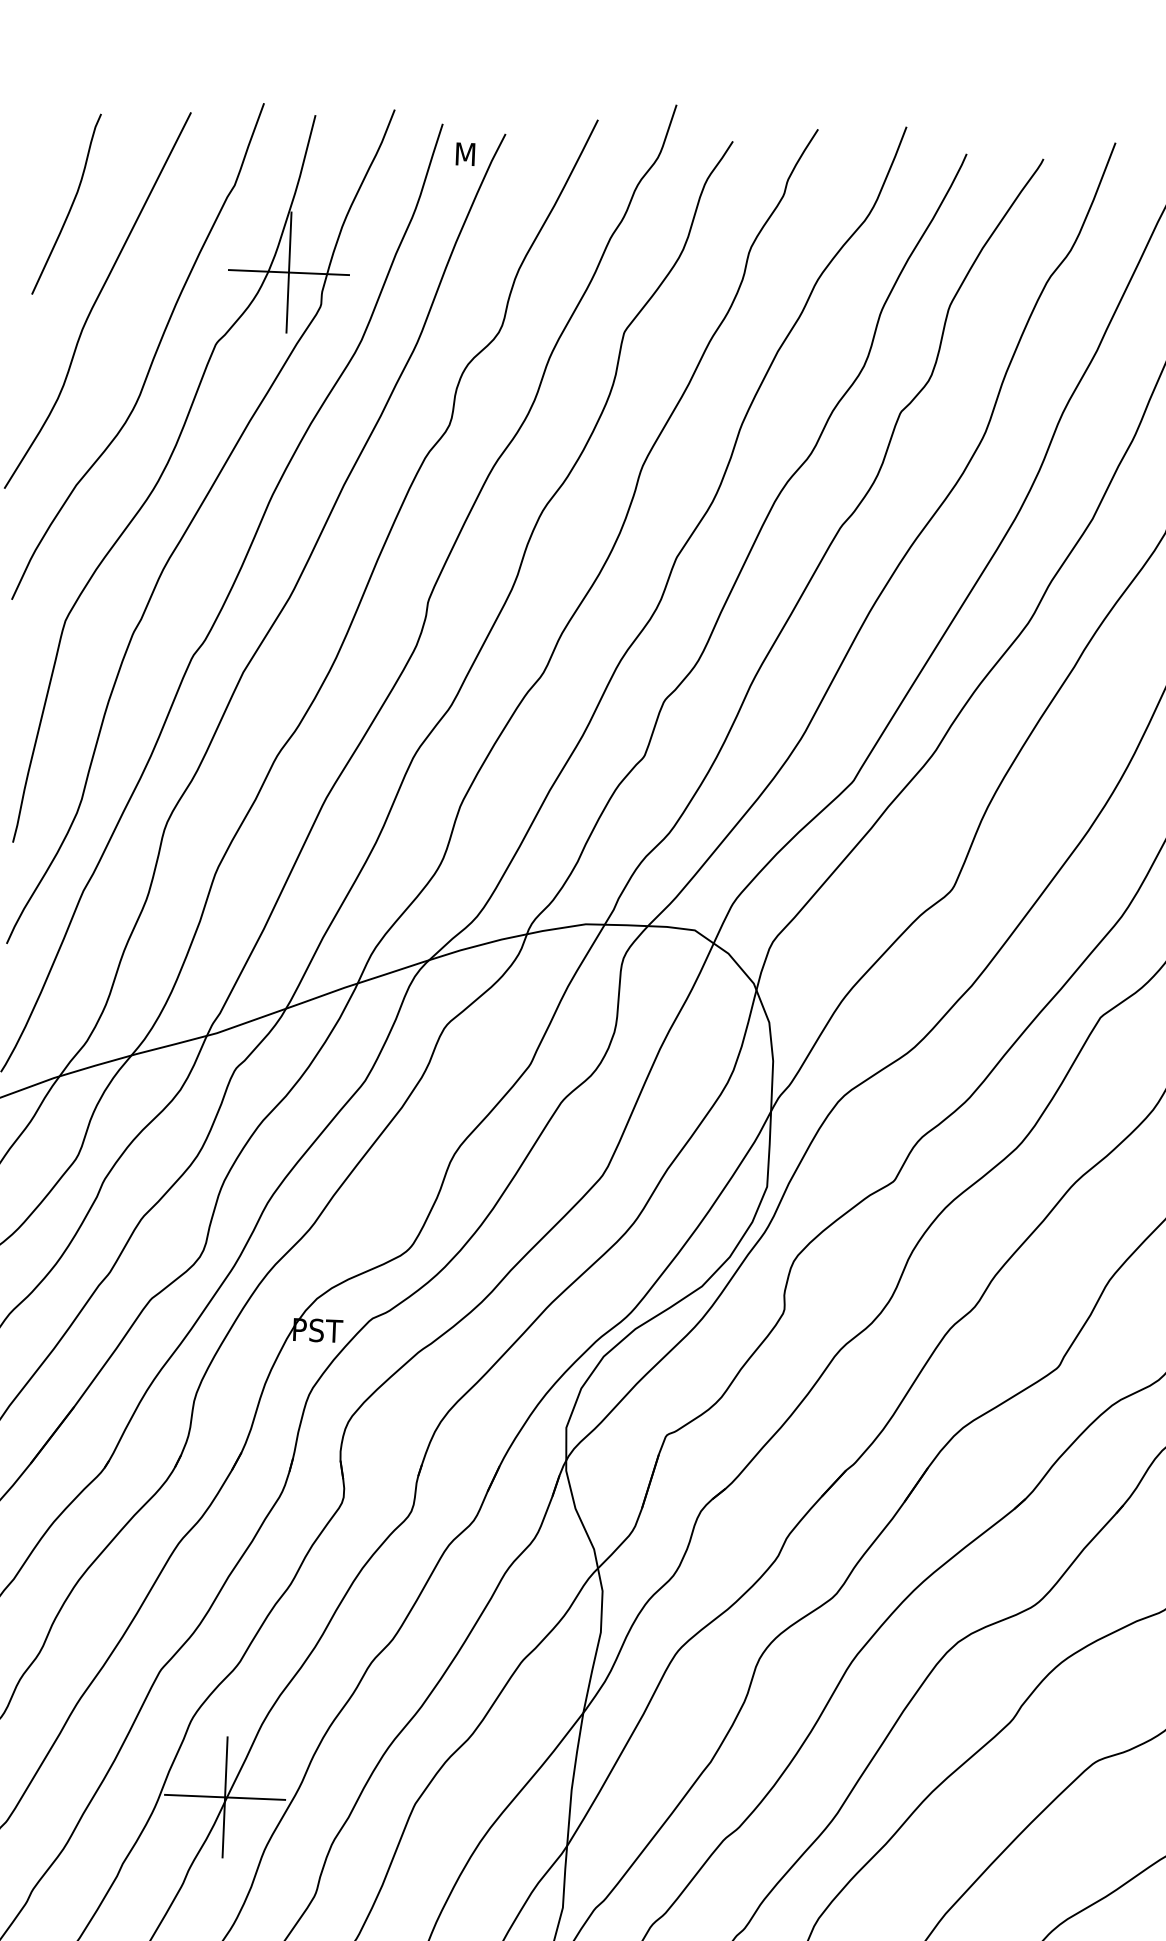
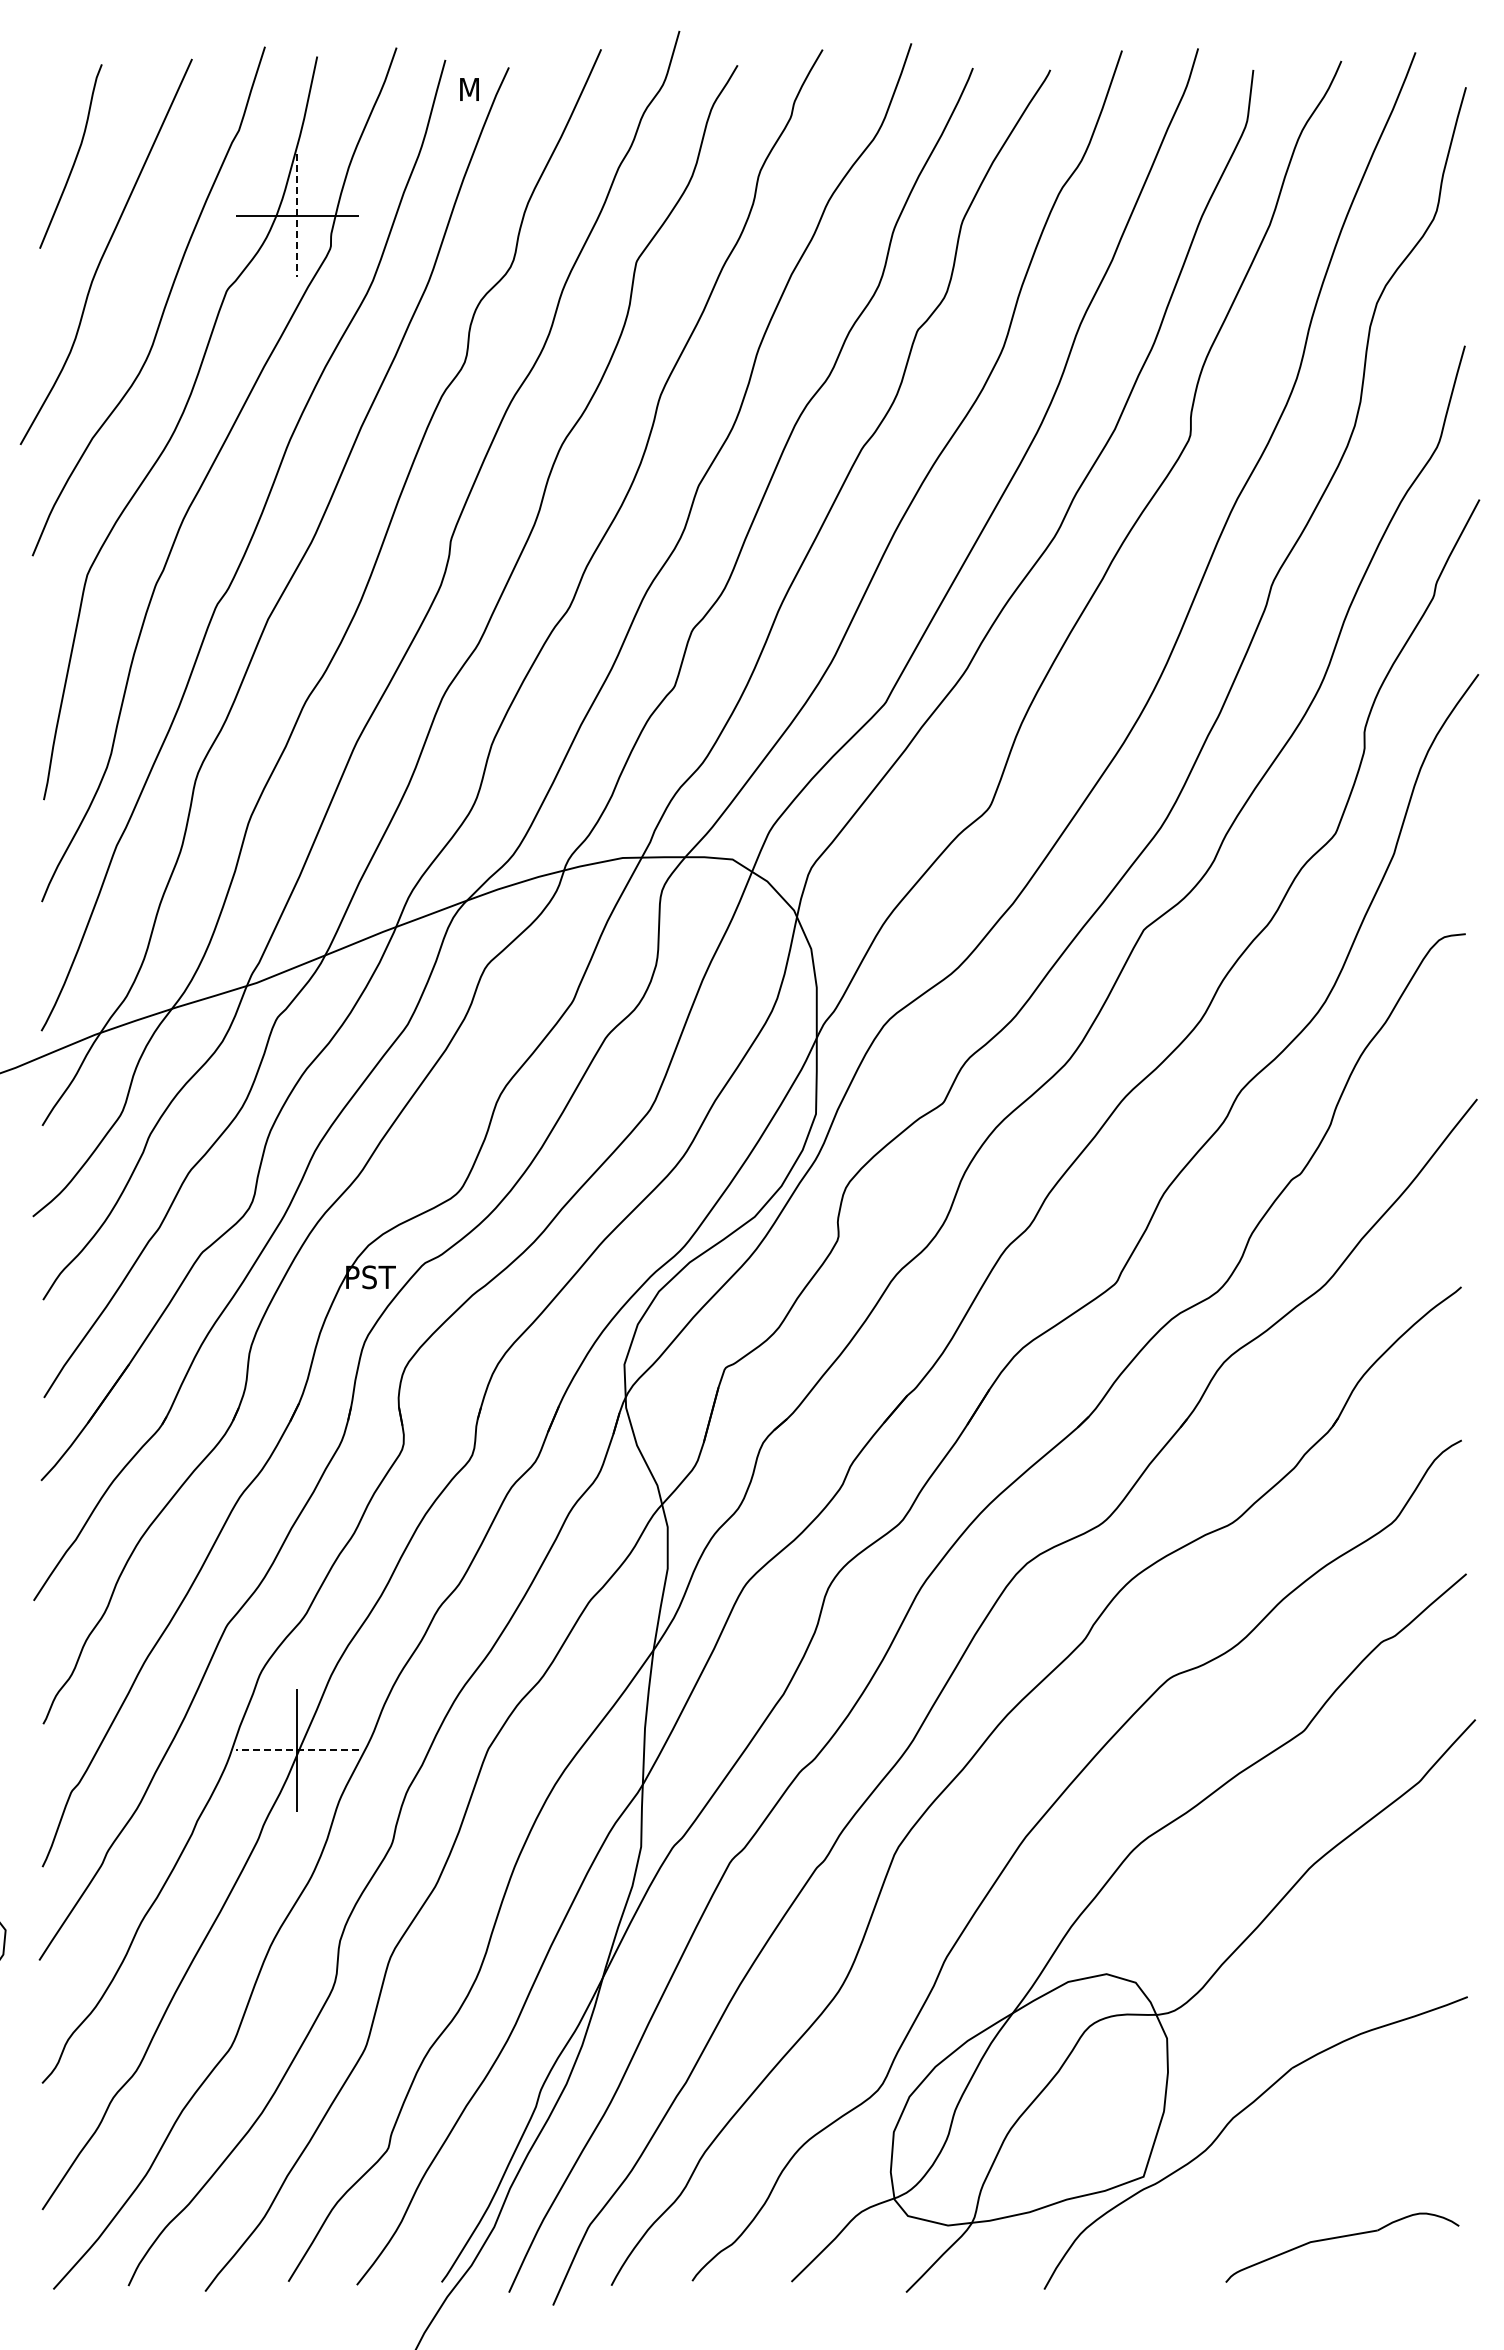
line: (289, 273) -> (297, 216), solid -> dashed
line: (224, 1797) -> (296, 1750), solid -> dashed

